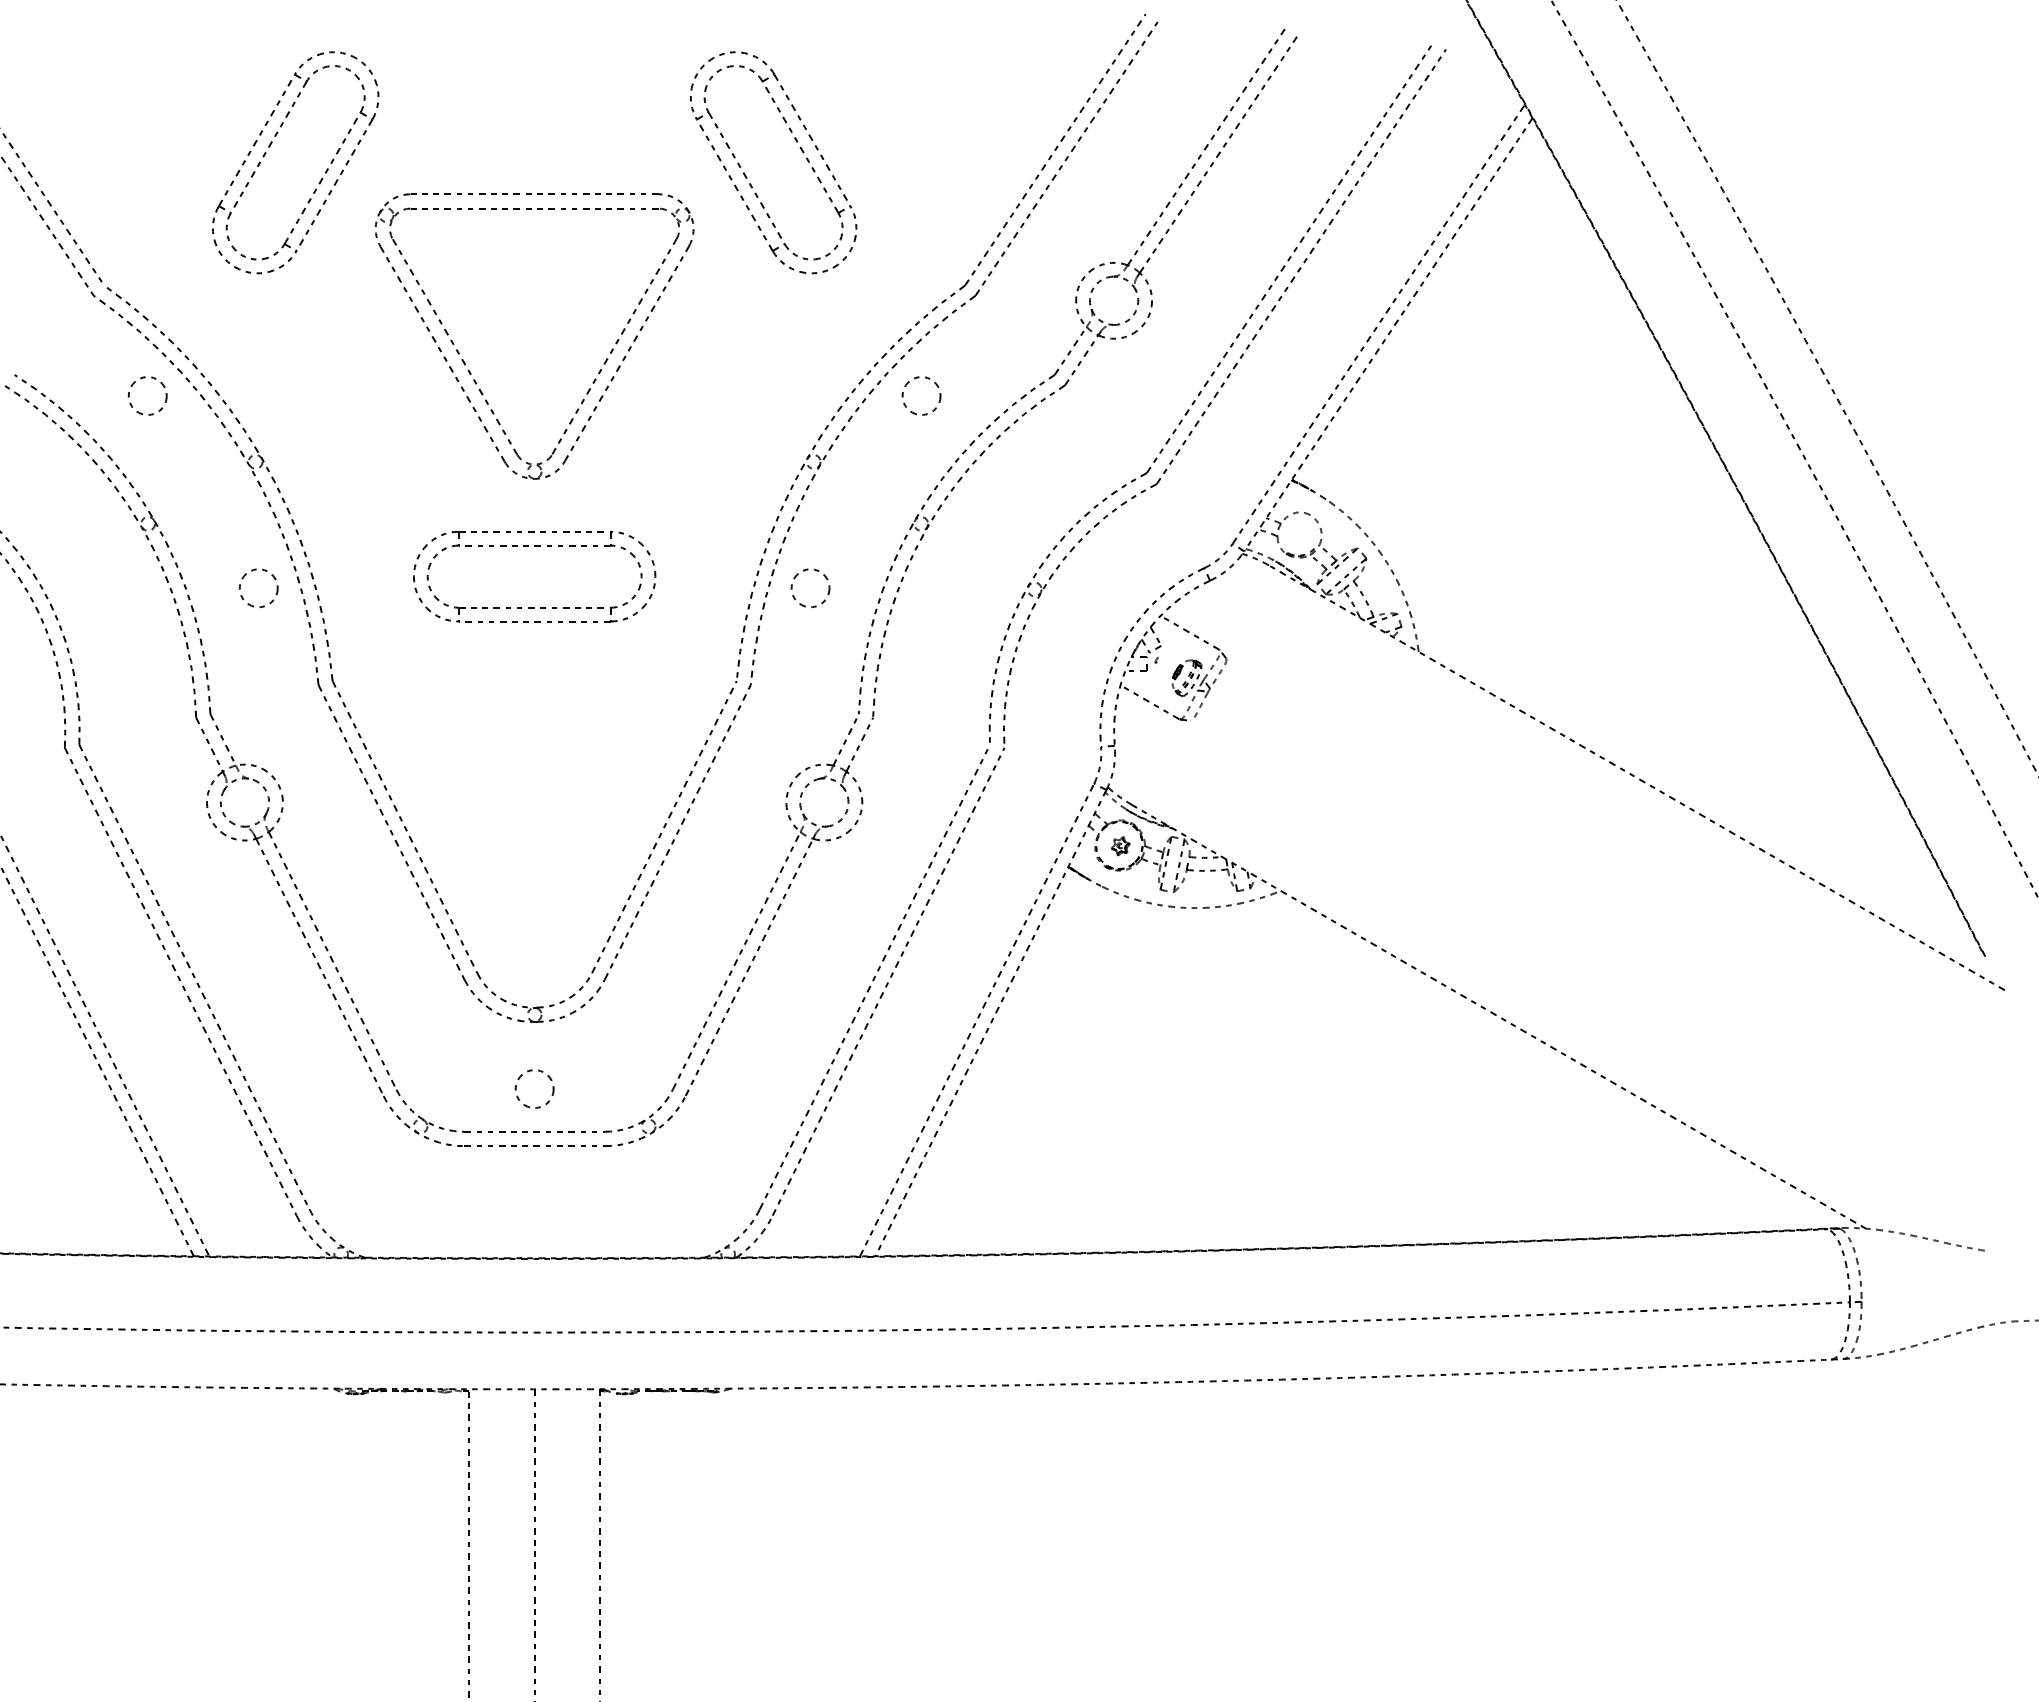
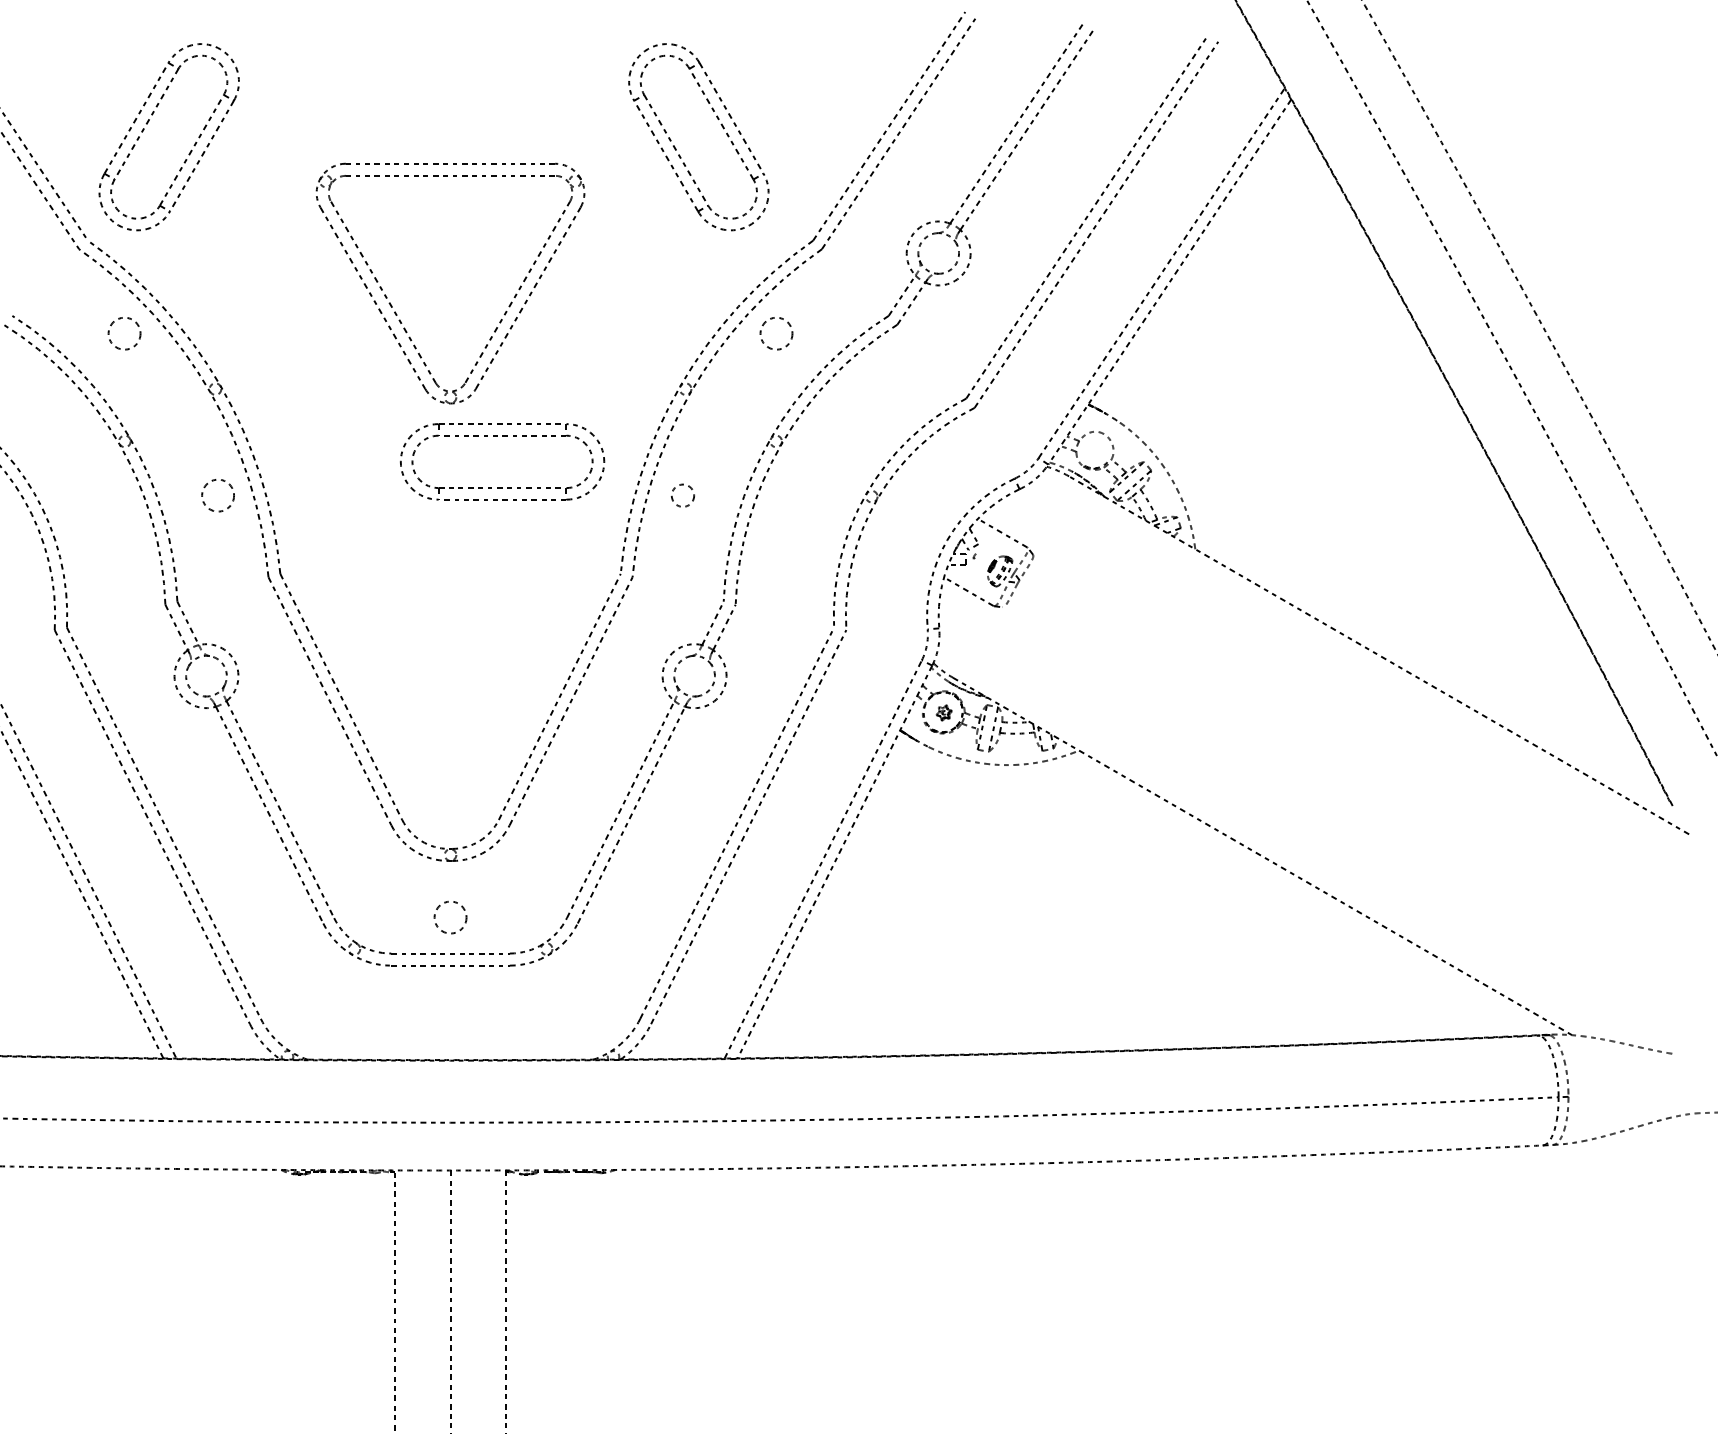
part: (271, 146) -> (148, 123), moved
part: (747, 176) -> (676, 148), moved
part: (534, 546) -> (502, 436), moved
circle: (809, 588) -> (682, 495), size x0.7

